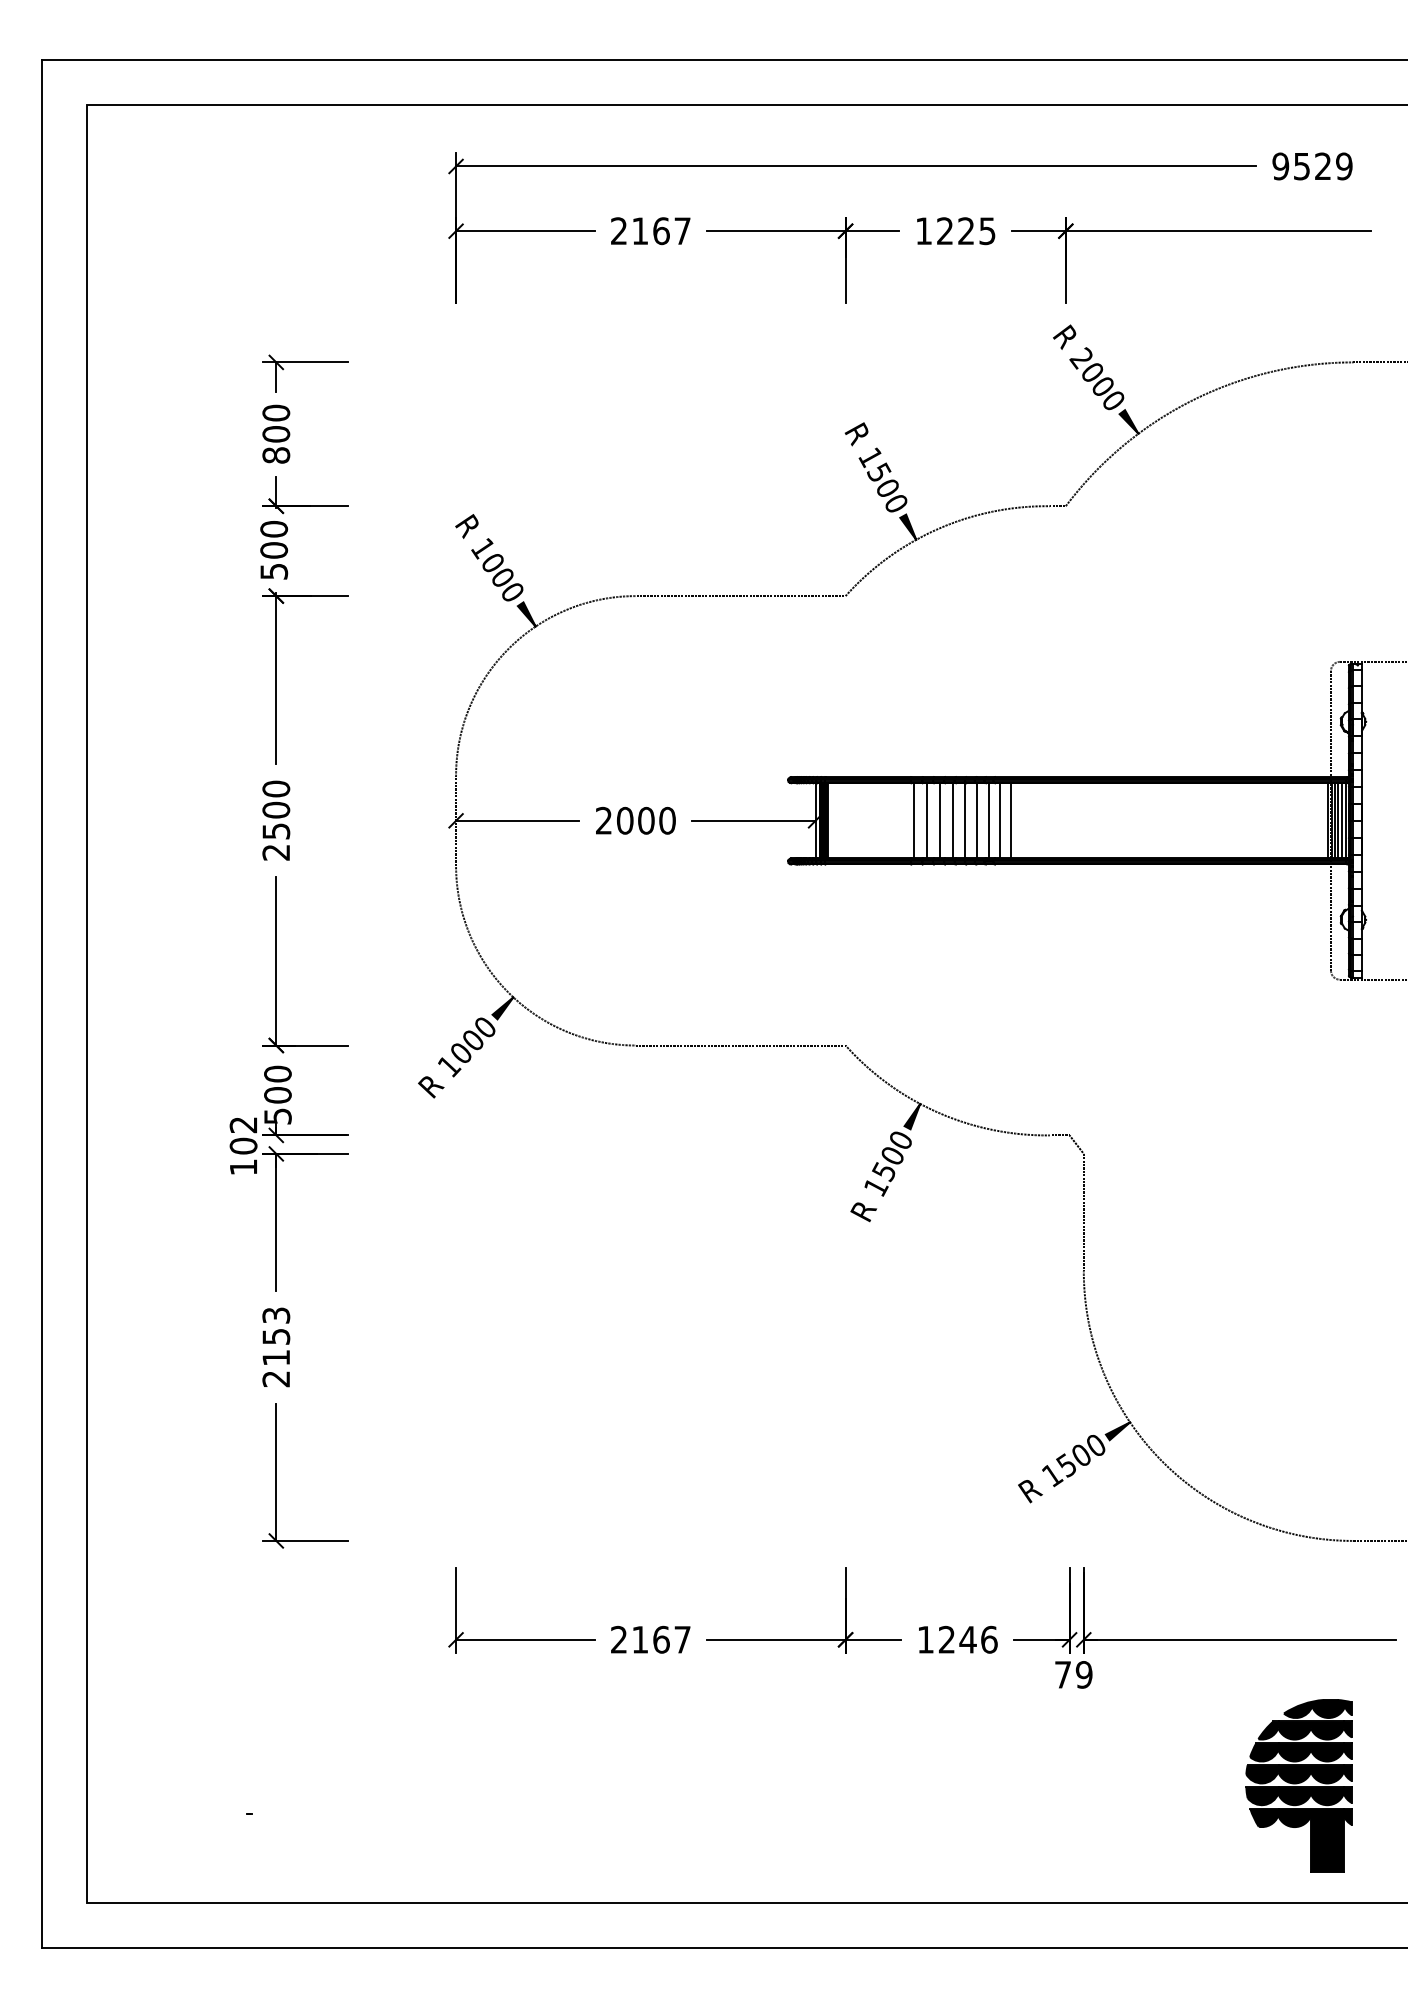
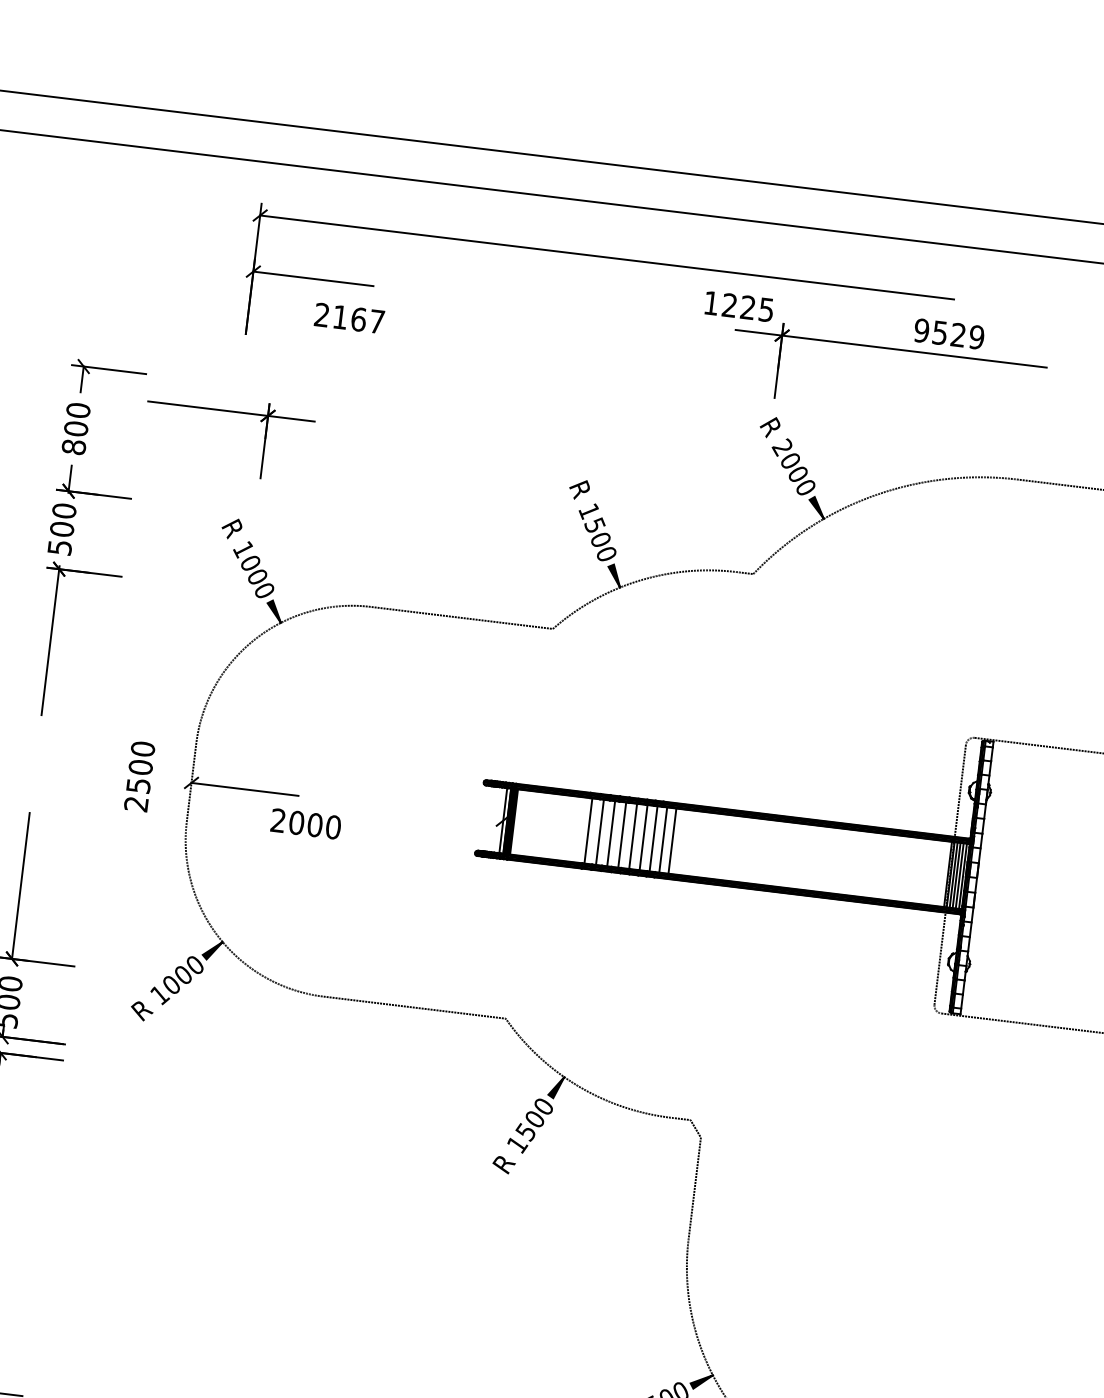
text: (1312, 166) -> (949, 334), moved
text: (650, 231) -> (349, 318), moved
part: (802, 231) -> (230, 411), moved
text: (956, 231) -> (739, 306), moved
text: (276, 820) -> (139, 776), moved
text: (635, 820) -> (305, 823), moved
line: (753, 820) -> (449, 813), removed

